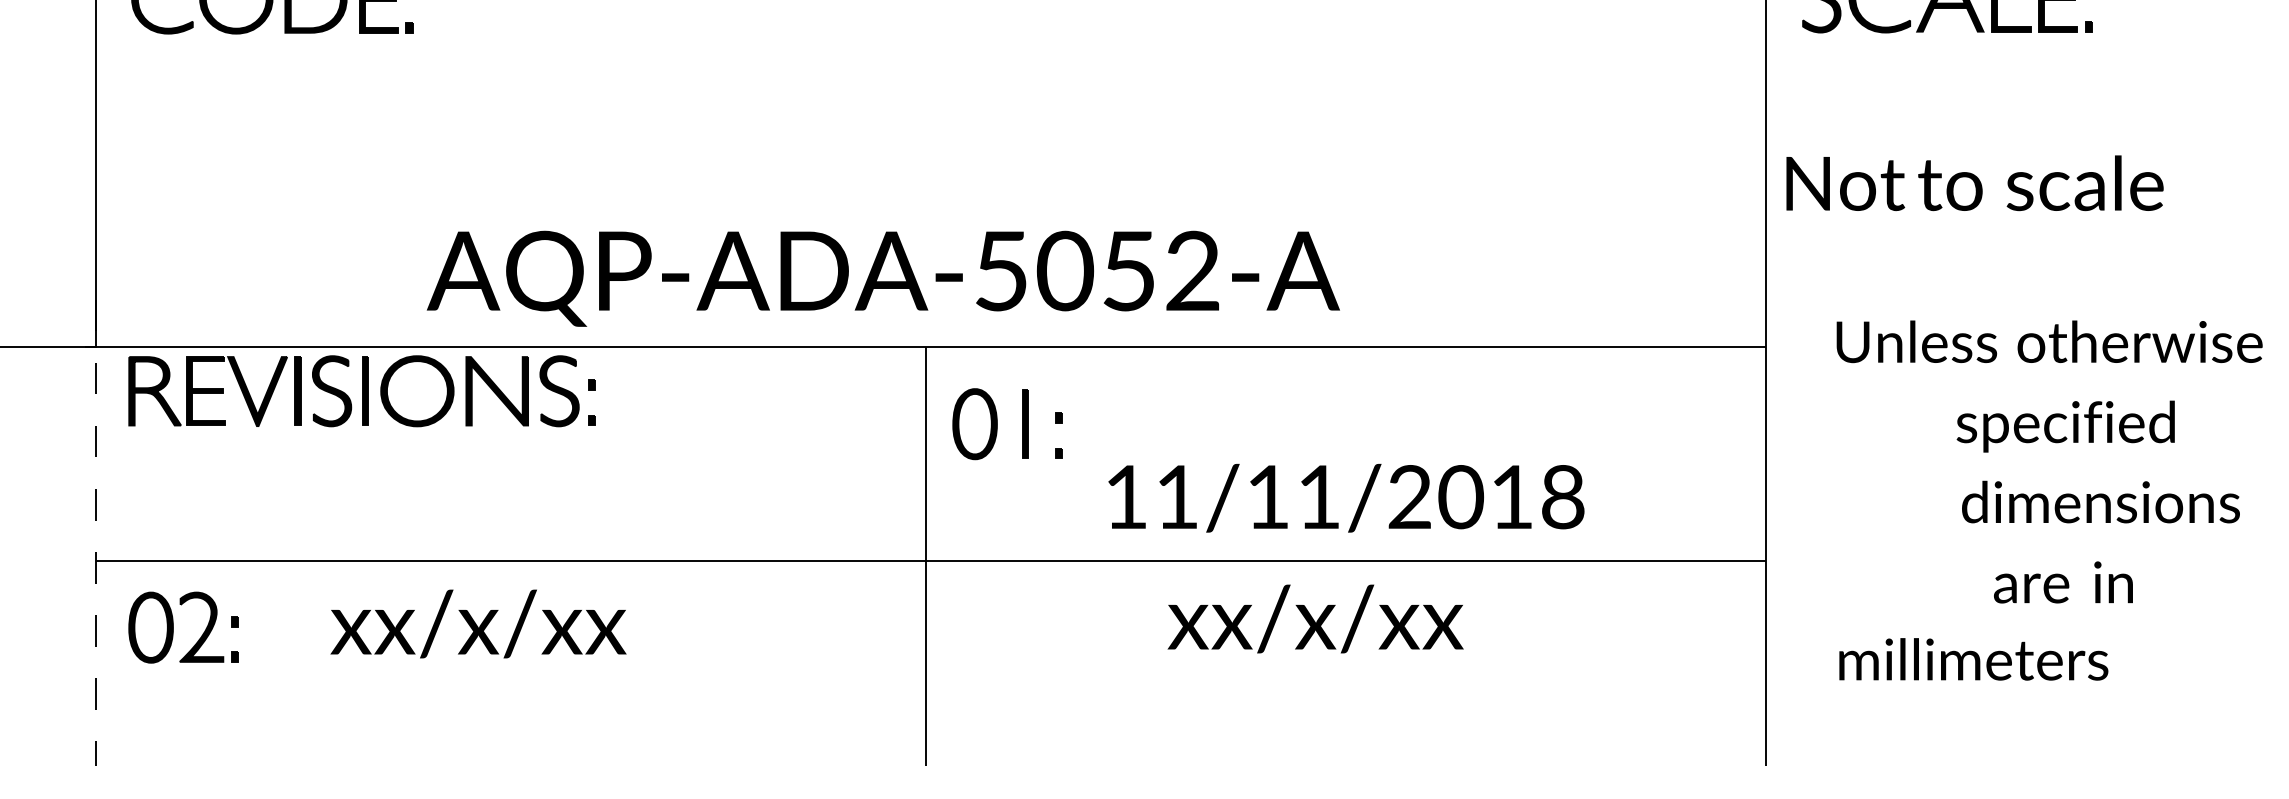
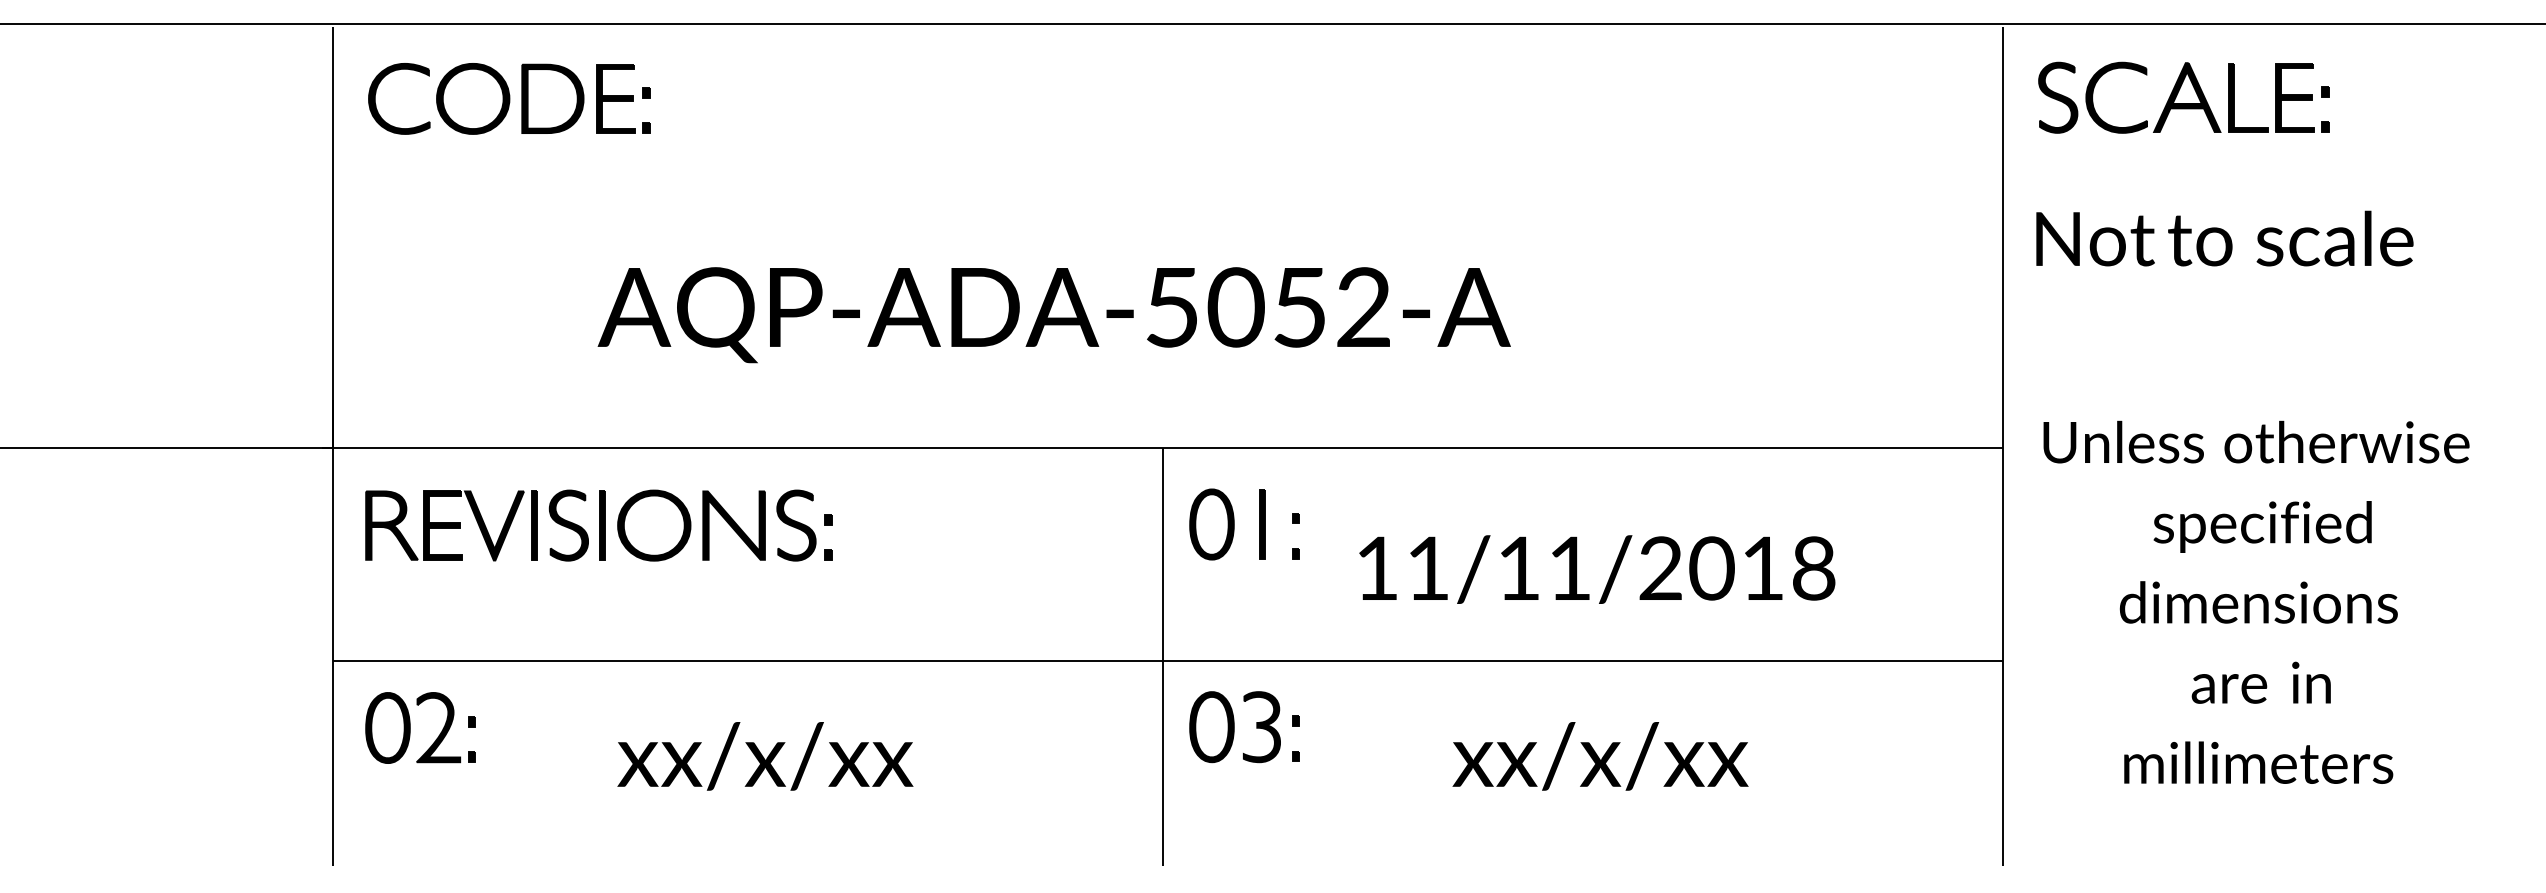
text: (1974, 183) -> (2224, 238), moved
text: (882, 279) -> (1053, 315), moved
text: (2049, 341) -> (2256, 441), moved
part: (361, 391) -> (598, 525), moved
text: (2065, 426) -> (2262, 526), moved
text: (1346, 498) -> (1597, 569), moved
text: (2100, 502) -> (2258, 602), moved
line: (95, 533) -> (332, 633), dashed -> solid
text: (2062, 582) -> (2260, 682), moved
text: (1315, 619) -> (1600, 756), moved
text: (478, 624) -> (765, 756), moved
part: (997, 627) -> (1234, 727), added
text: (1973, 659) -> (2258, 762), moved

